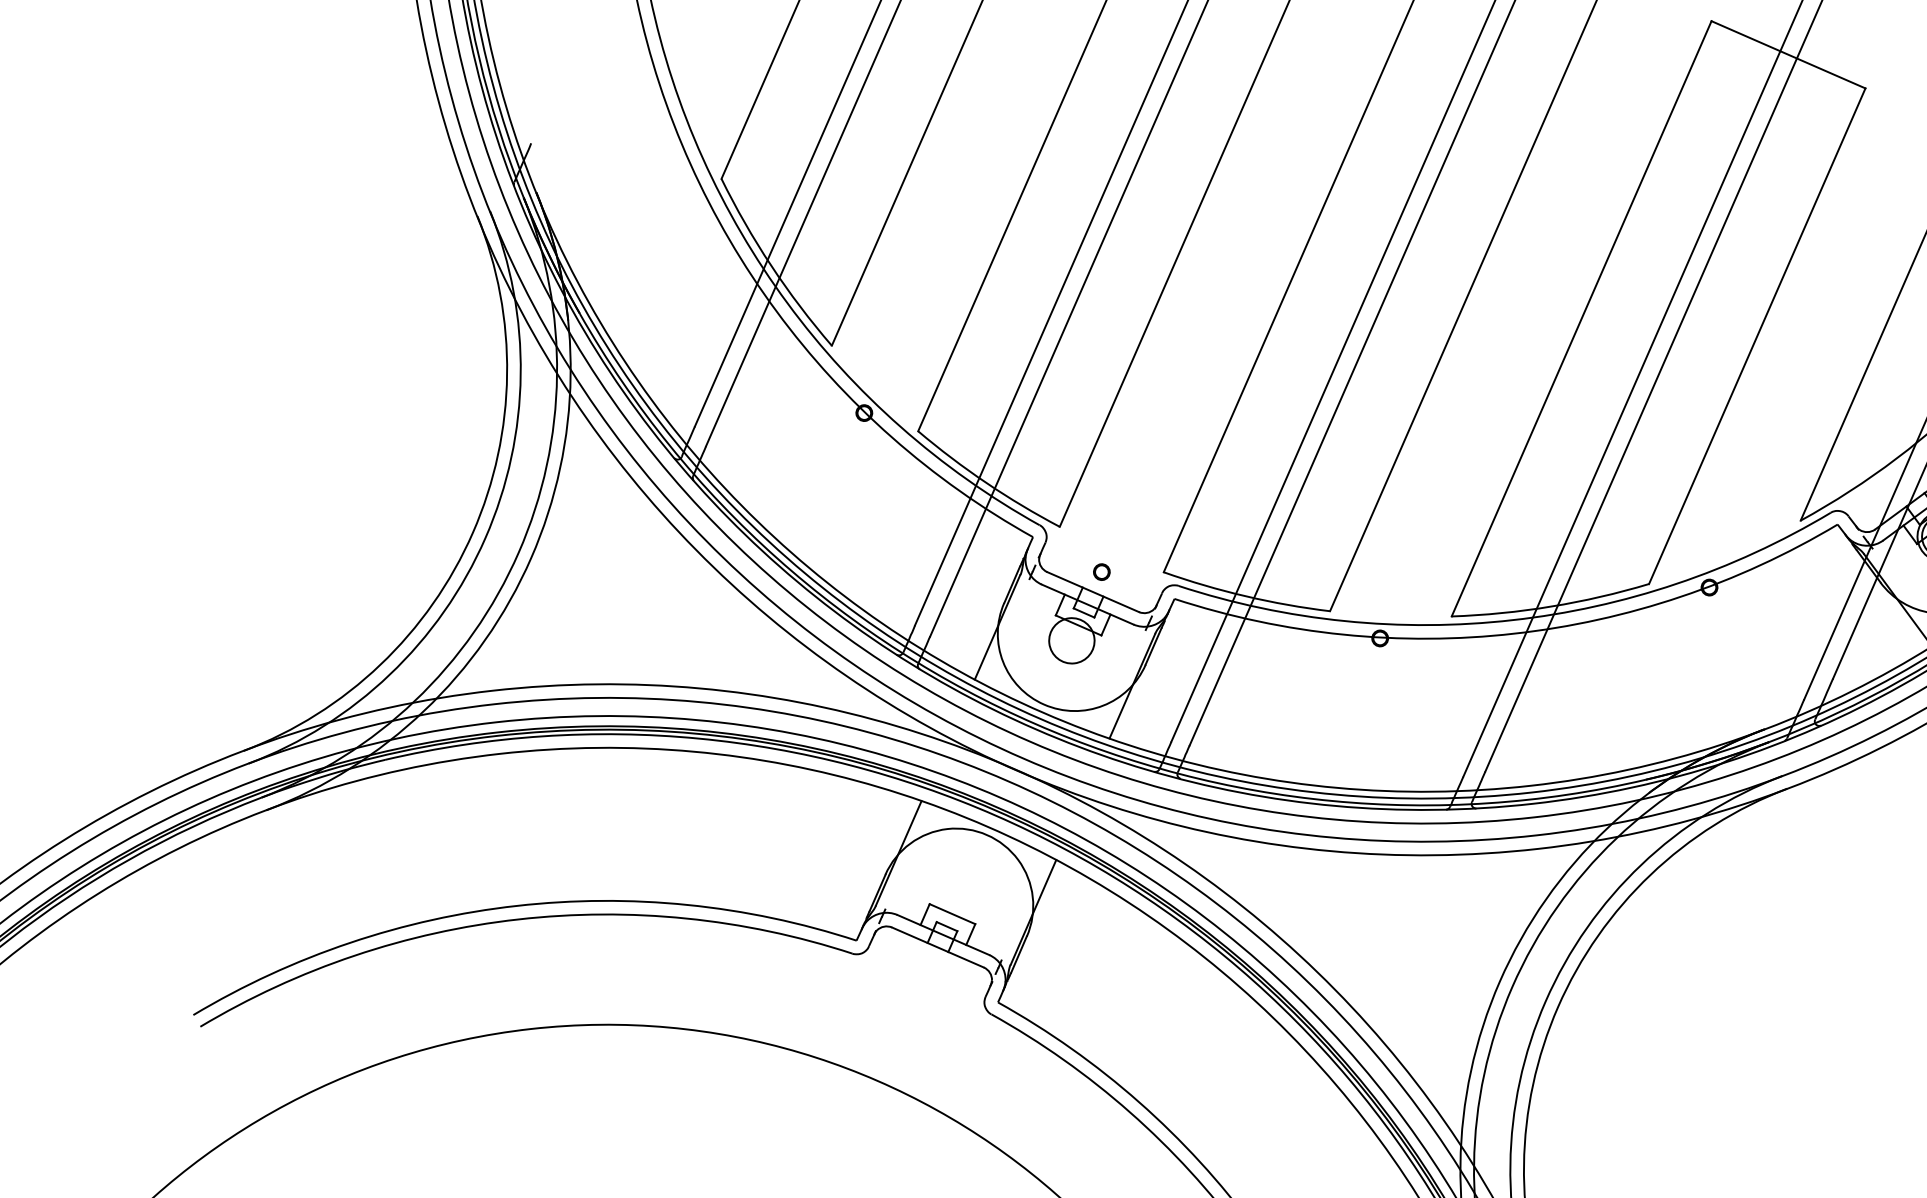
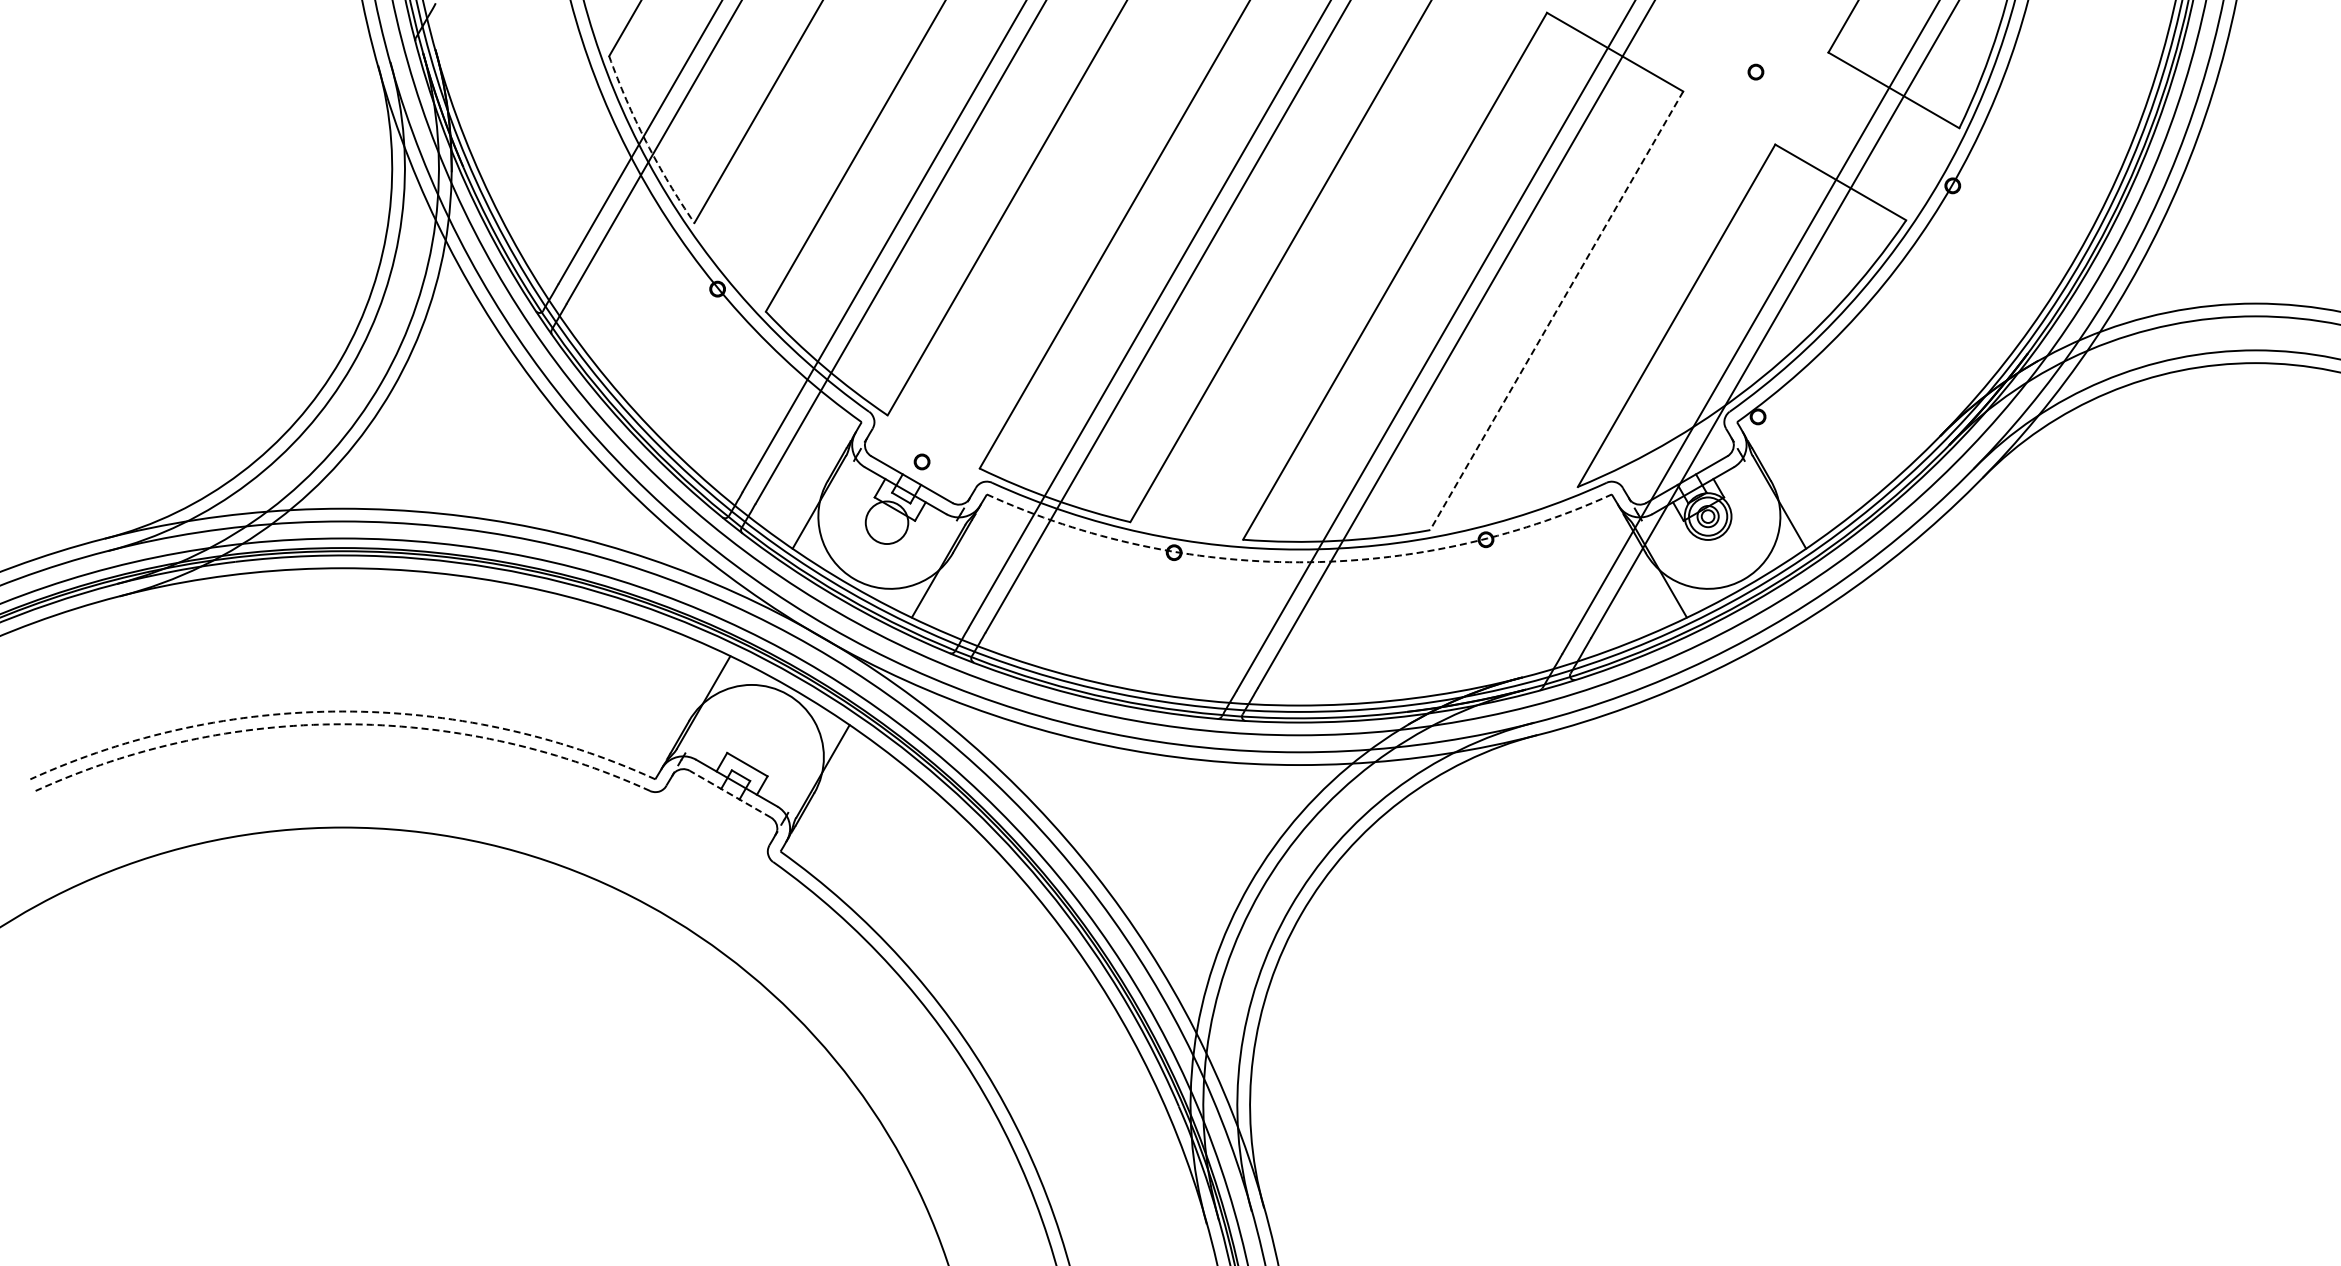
arc: (771, 265) -> (646, 142), solid -> dashed
line: (1757, 336) -> (1556, 311), solid -> dashed
arc: (1514, 633) -> (1299, 562), solid -> dashed
arc: (516, 905) -> (342, 711), solid -> dashed
arc: (518, 919) -> (342, 724), solid -> dashed
line: (938, 947) -> (730, 794), solid -> dashed

